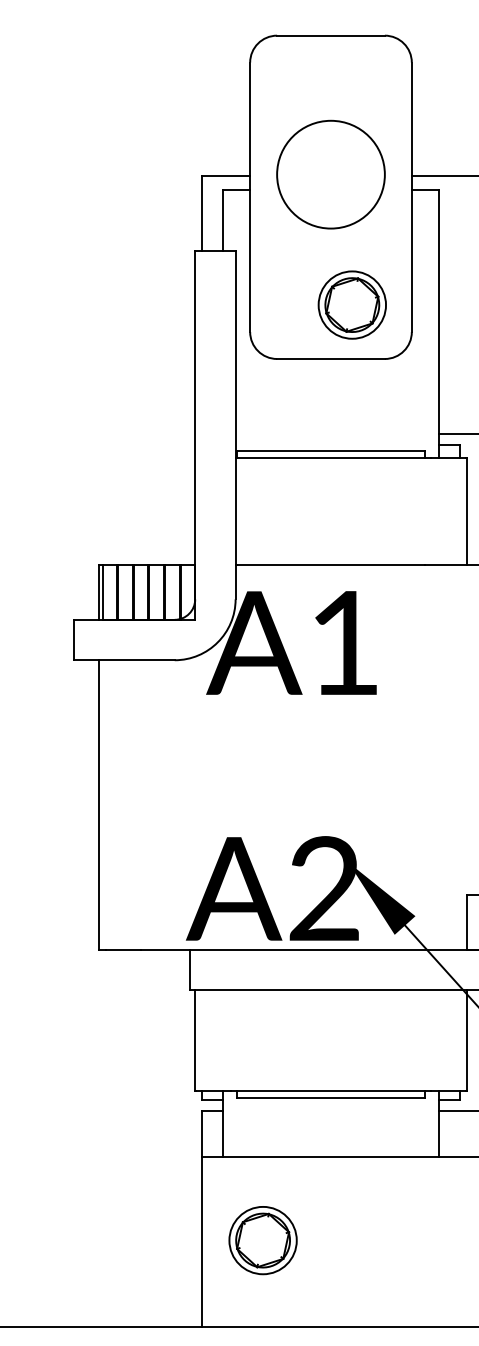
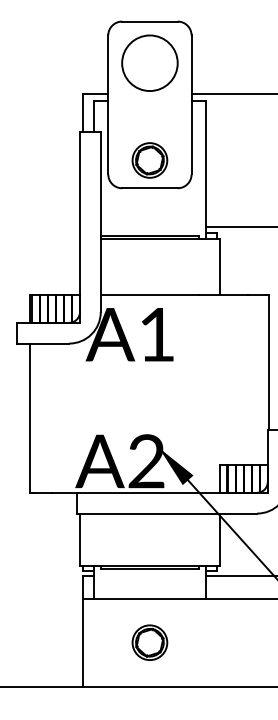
circle: (330, 173) -> (149, 62), moved
part: (351, 305) -> (149, 160), moved
part: (262, 1240) -> (149, 642), moved

